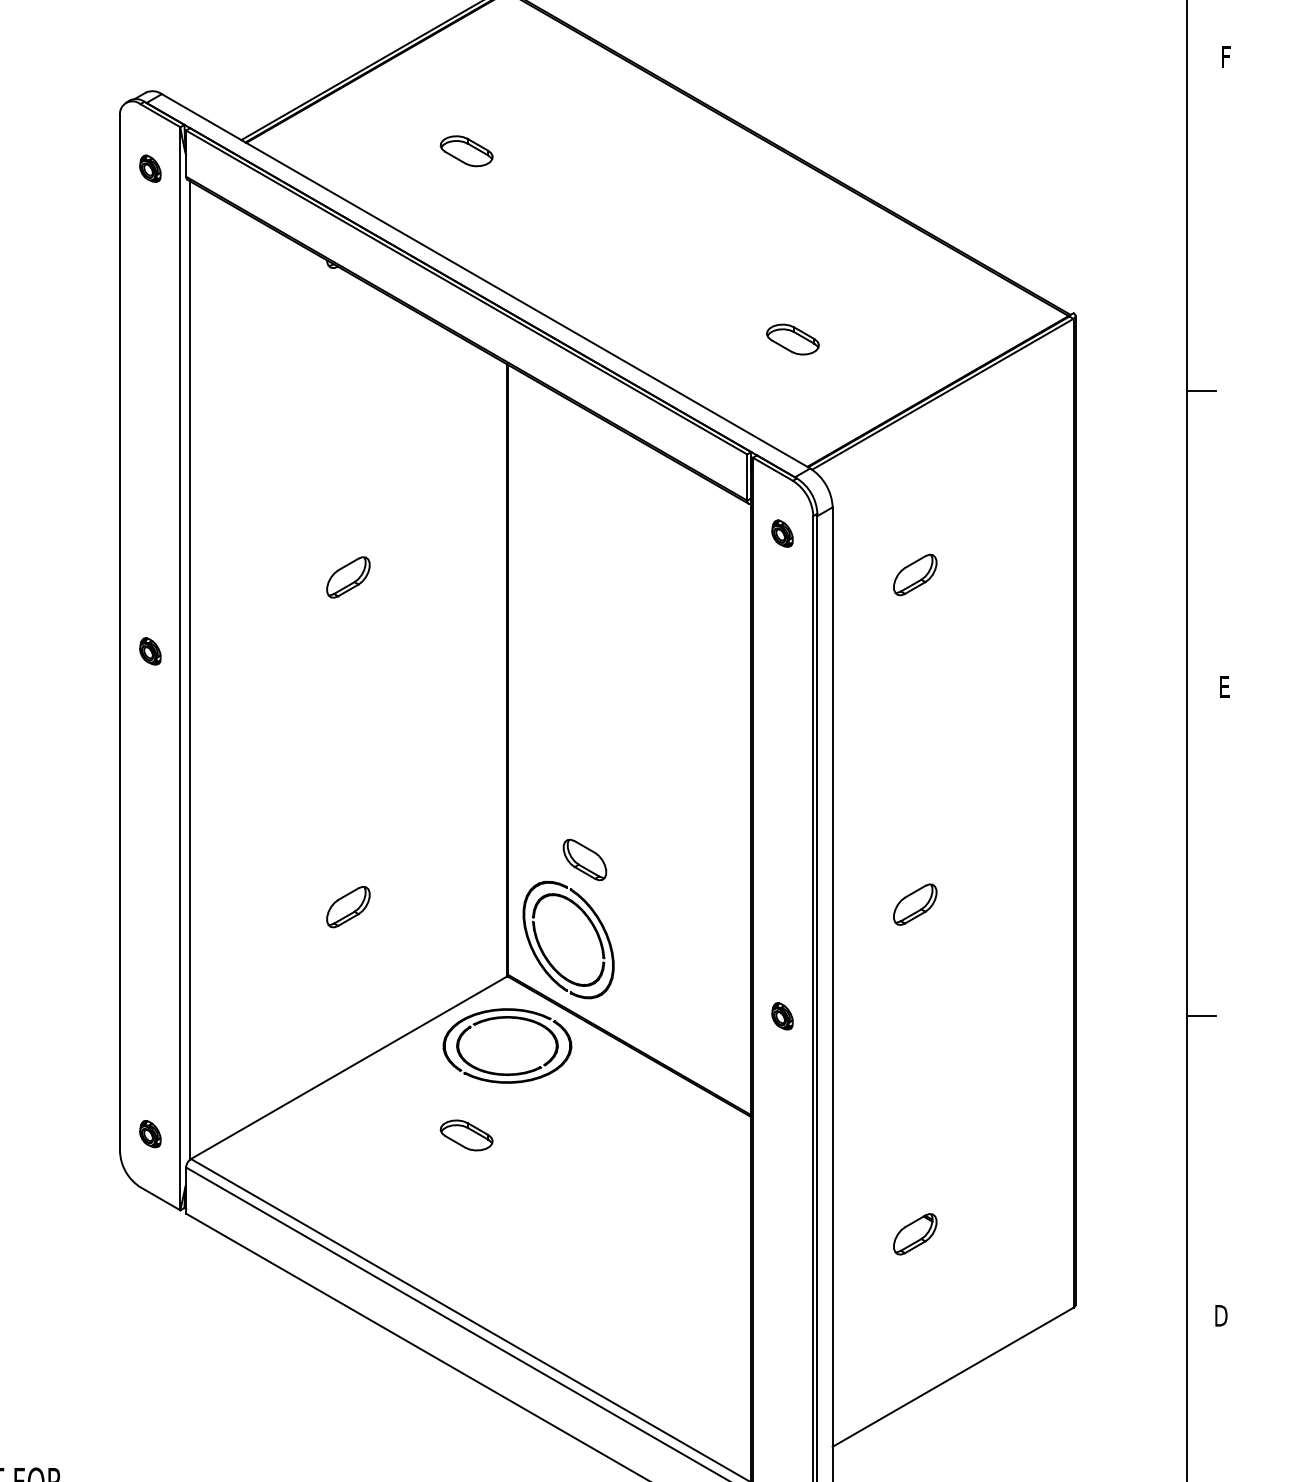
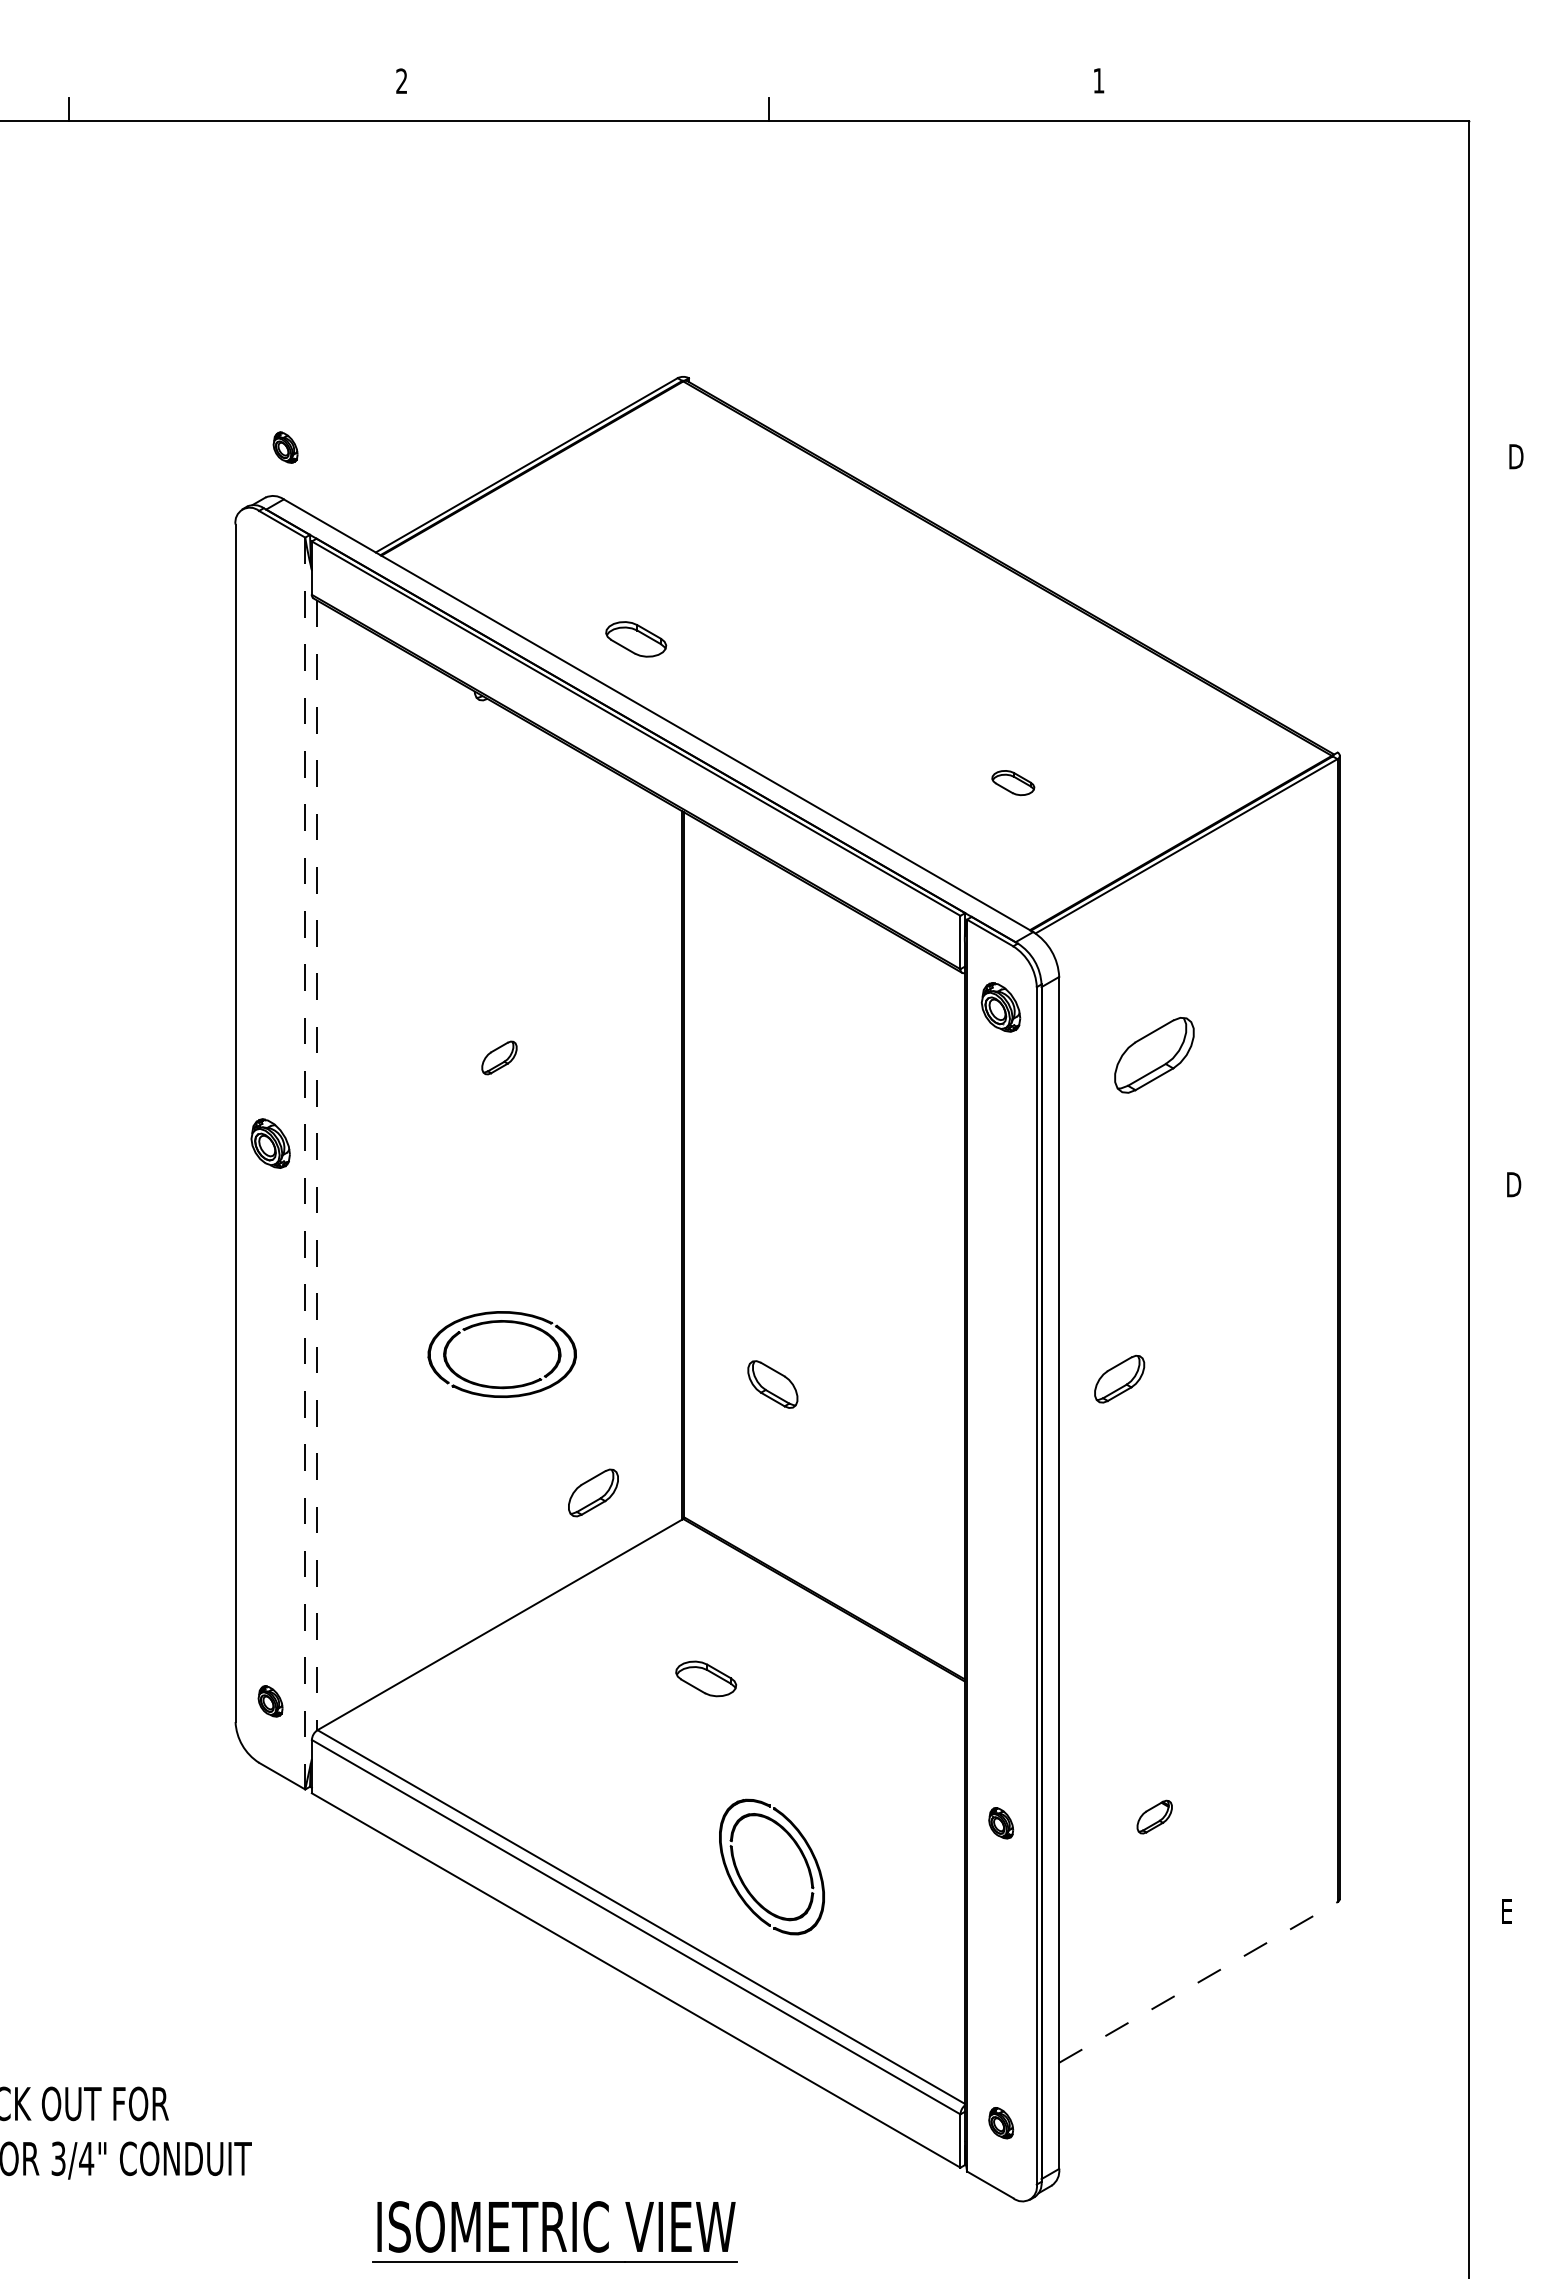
text: (1228, 57) -> (1516, 456), F -> D
part: (466, 151) -> (636, 639), moved
part: (150, 168) -> (285, 447), moved
part: (793, 339) -> (1013, 782), size x0.7
line: (1201, 391) -> (1485, 842), removed
part: (782, 533) -> (1001, 1007), size x1.6
part: (915, 574) -> (1154, 1054), size x1.6
part: (348, 577) -> (499, 1057), size x0.7
part: (150, 651) -> (270, 1143), size x1.6
line: (180, 668) -> (305, 1163), solid -> dashed
line: (190, 671) -> (316, 1166), solid -> dashed
text: (1226, 686) -> (1514, 1184), E -> D
part: (915, 904) -> (1119, 1378), moved
part: (348, 906) -> (593, 1492), moved
part: (544, 953) -> (744, 1882), moved
line: (1201, 1015) -> (1485, 1564), removed
part: (782, 1016) -> (1001, 1823), moved
part: (506, 1018) -> (501, 1322), moved
part: (466, 1135) -> (706, 1678), moved
part: (915, 1233) -> (1154, 1816), size x0.7
text: (1221, 1315) -> (1508, 1910), D -> E
line: (953, 1377) -> (1198, 1982), solid -> dashed

